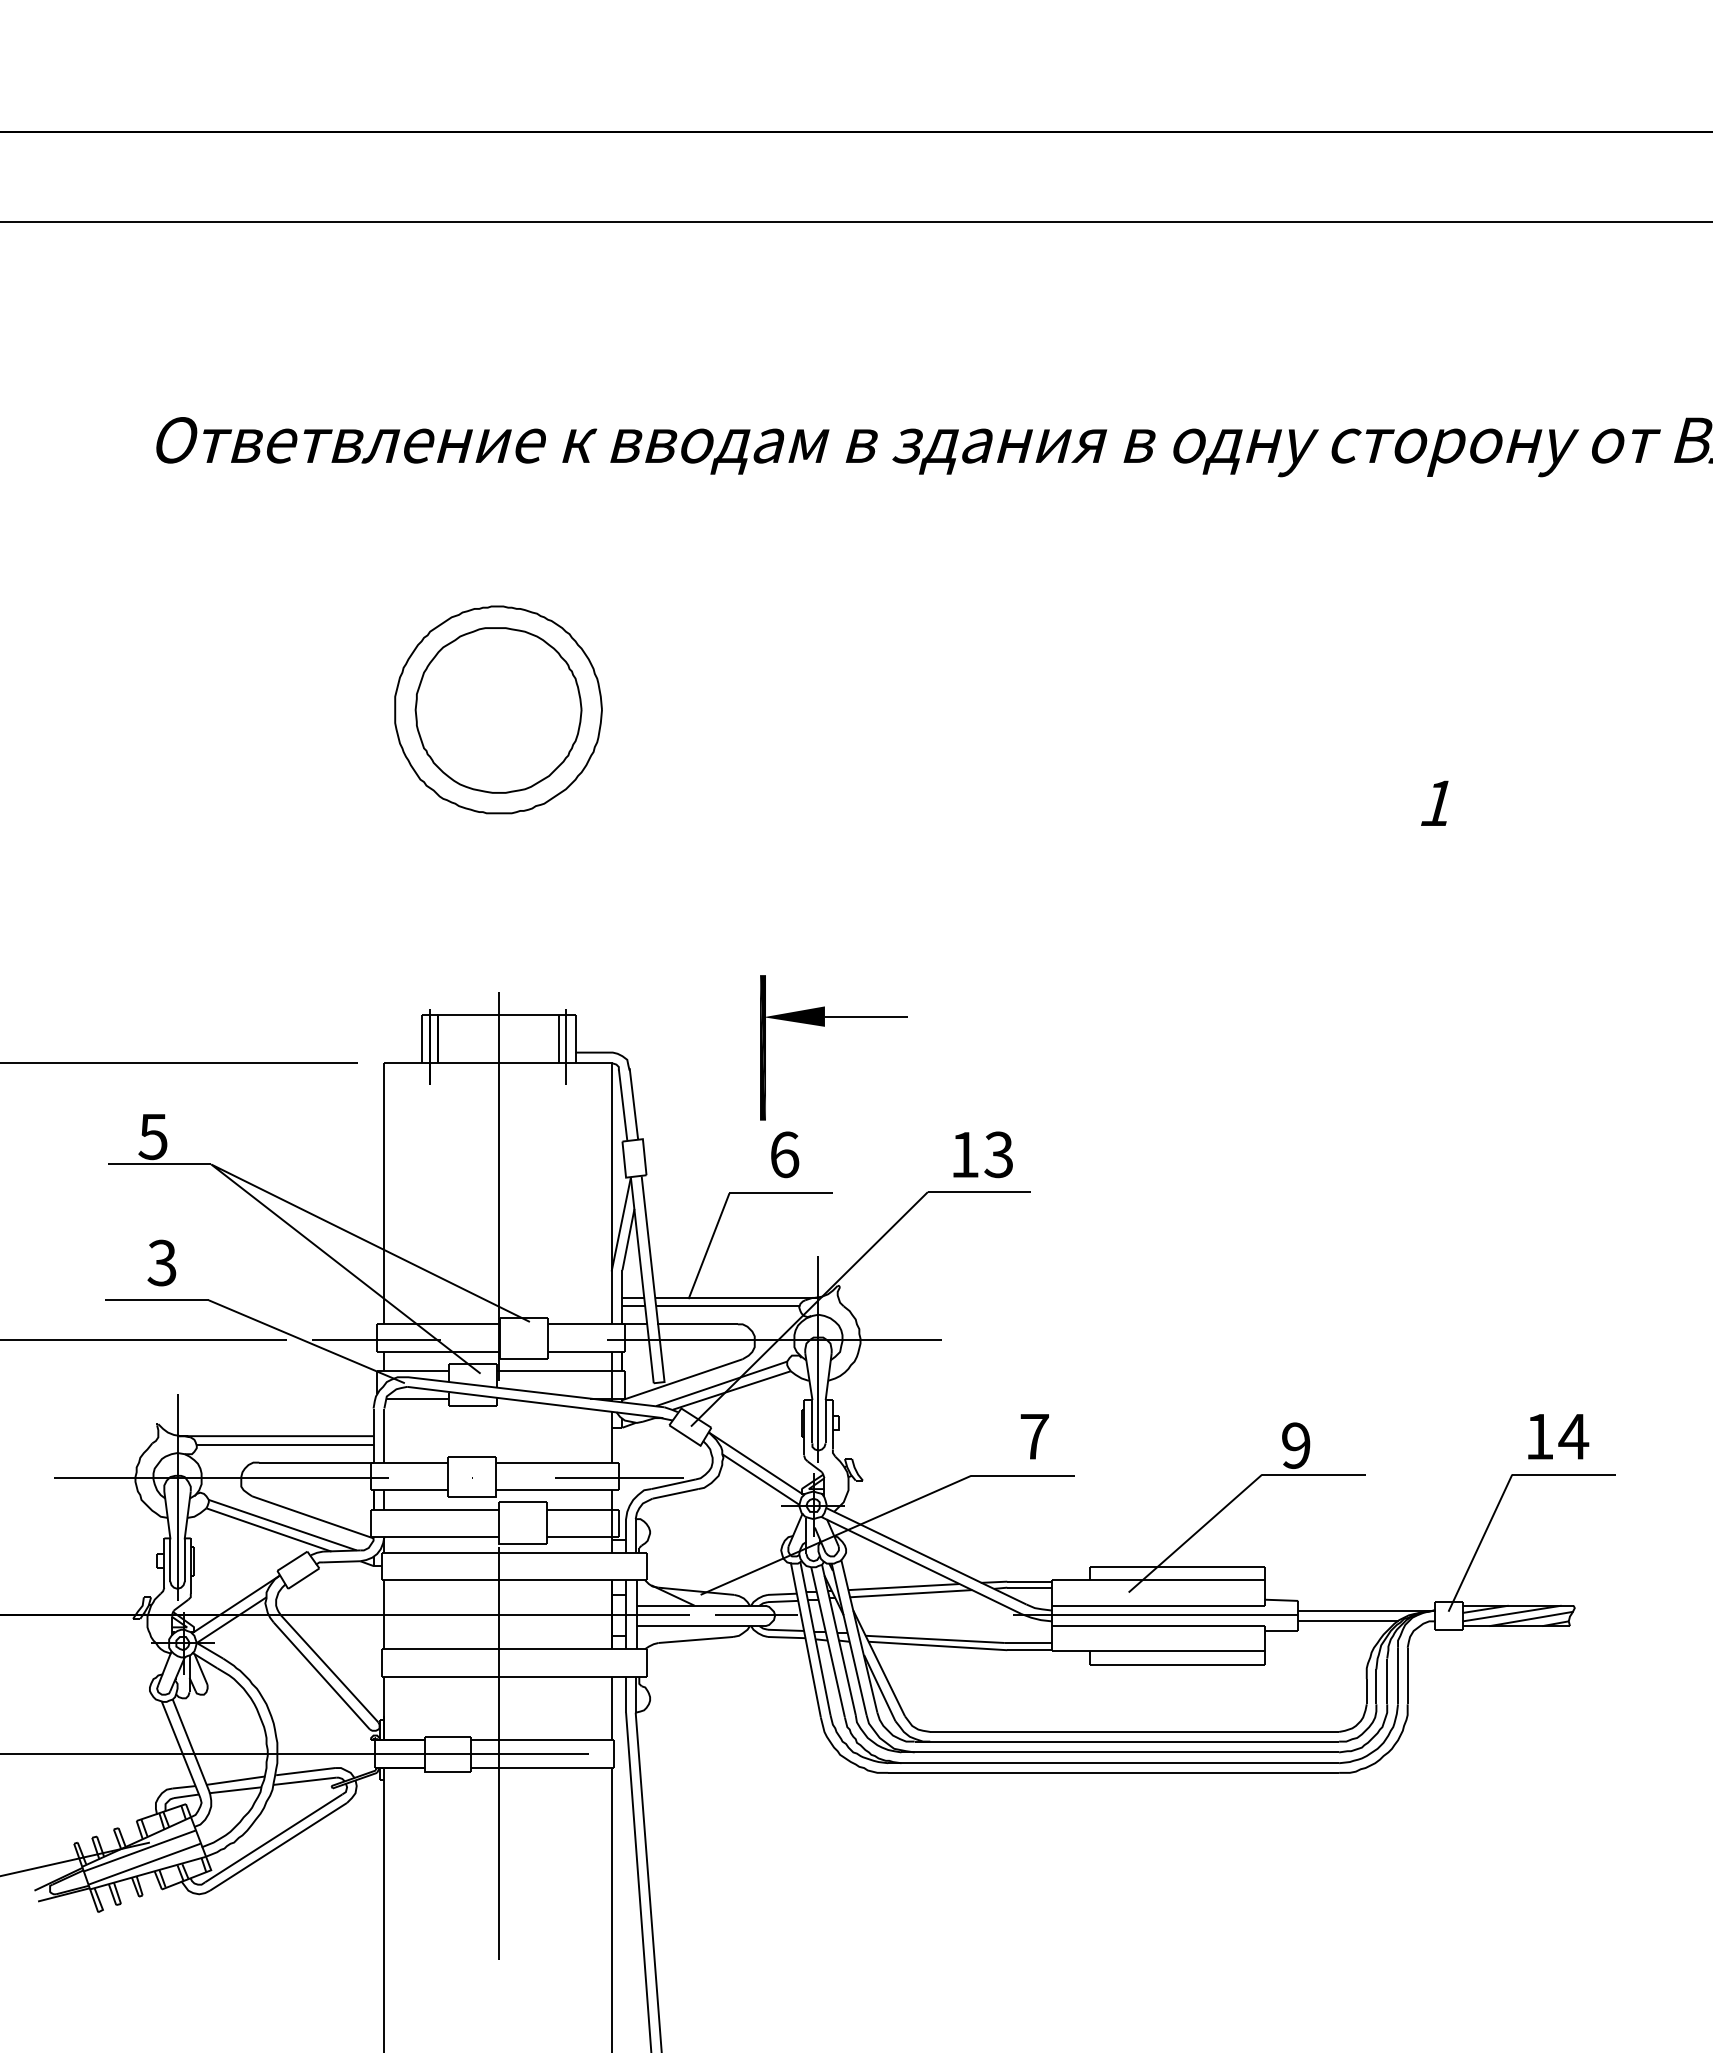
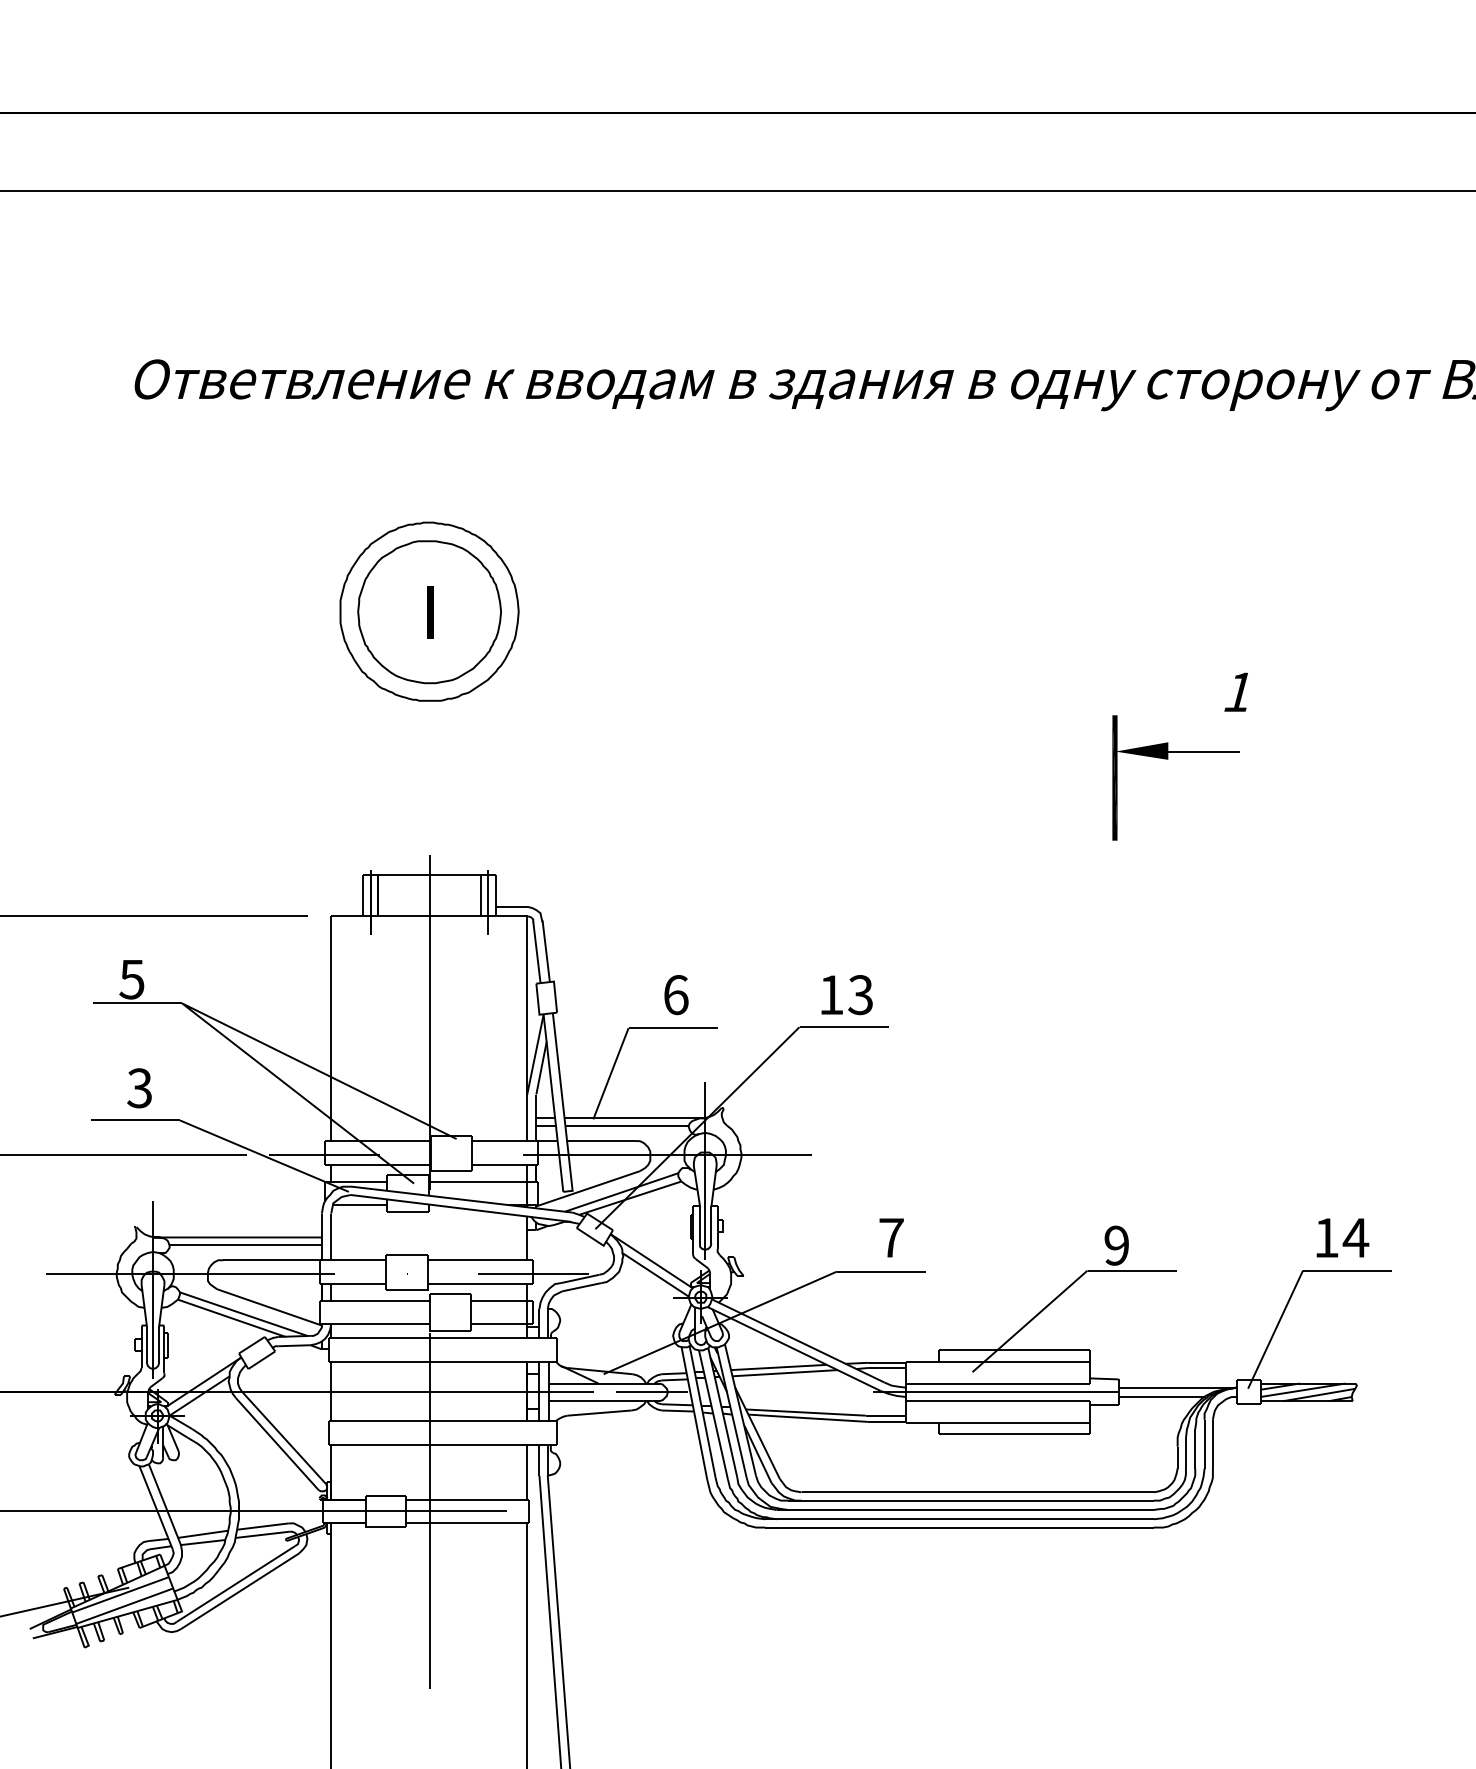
fill: (499, 710) -> (430, 612), added
part: (824, 1026) -> (1167, 759), moved

